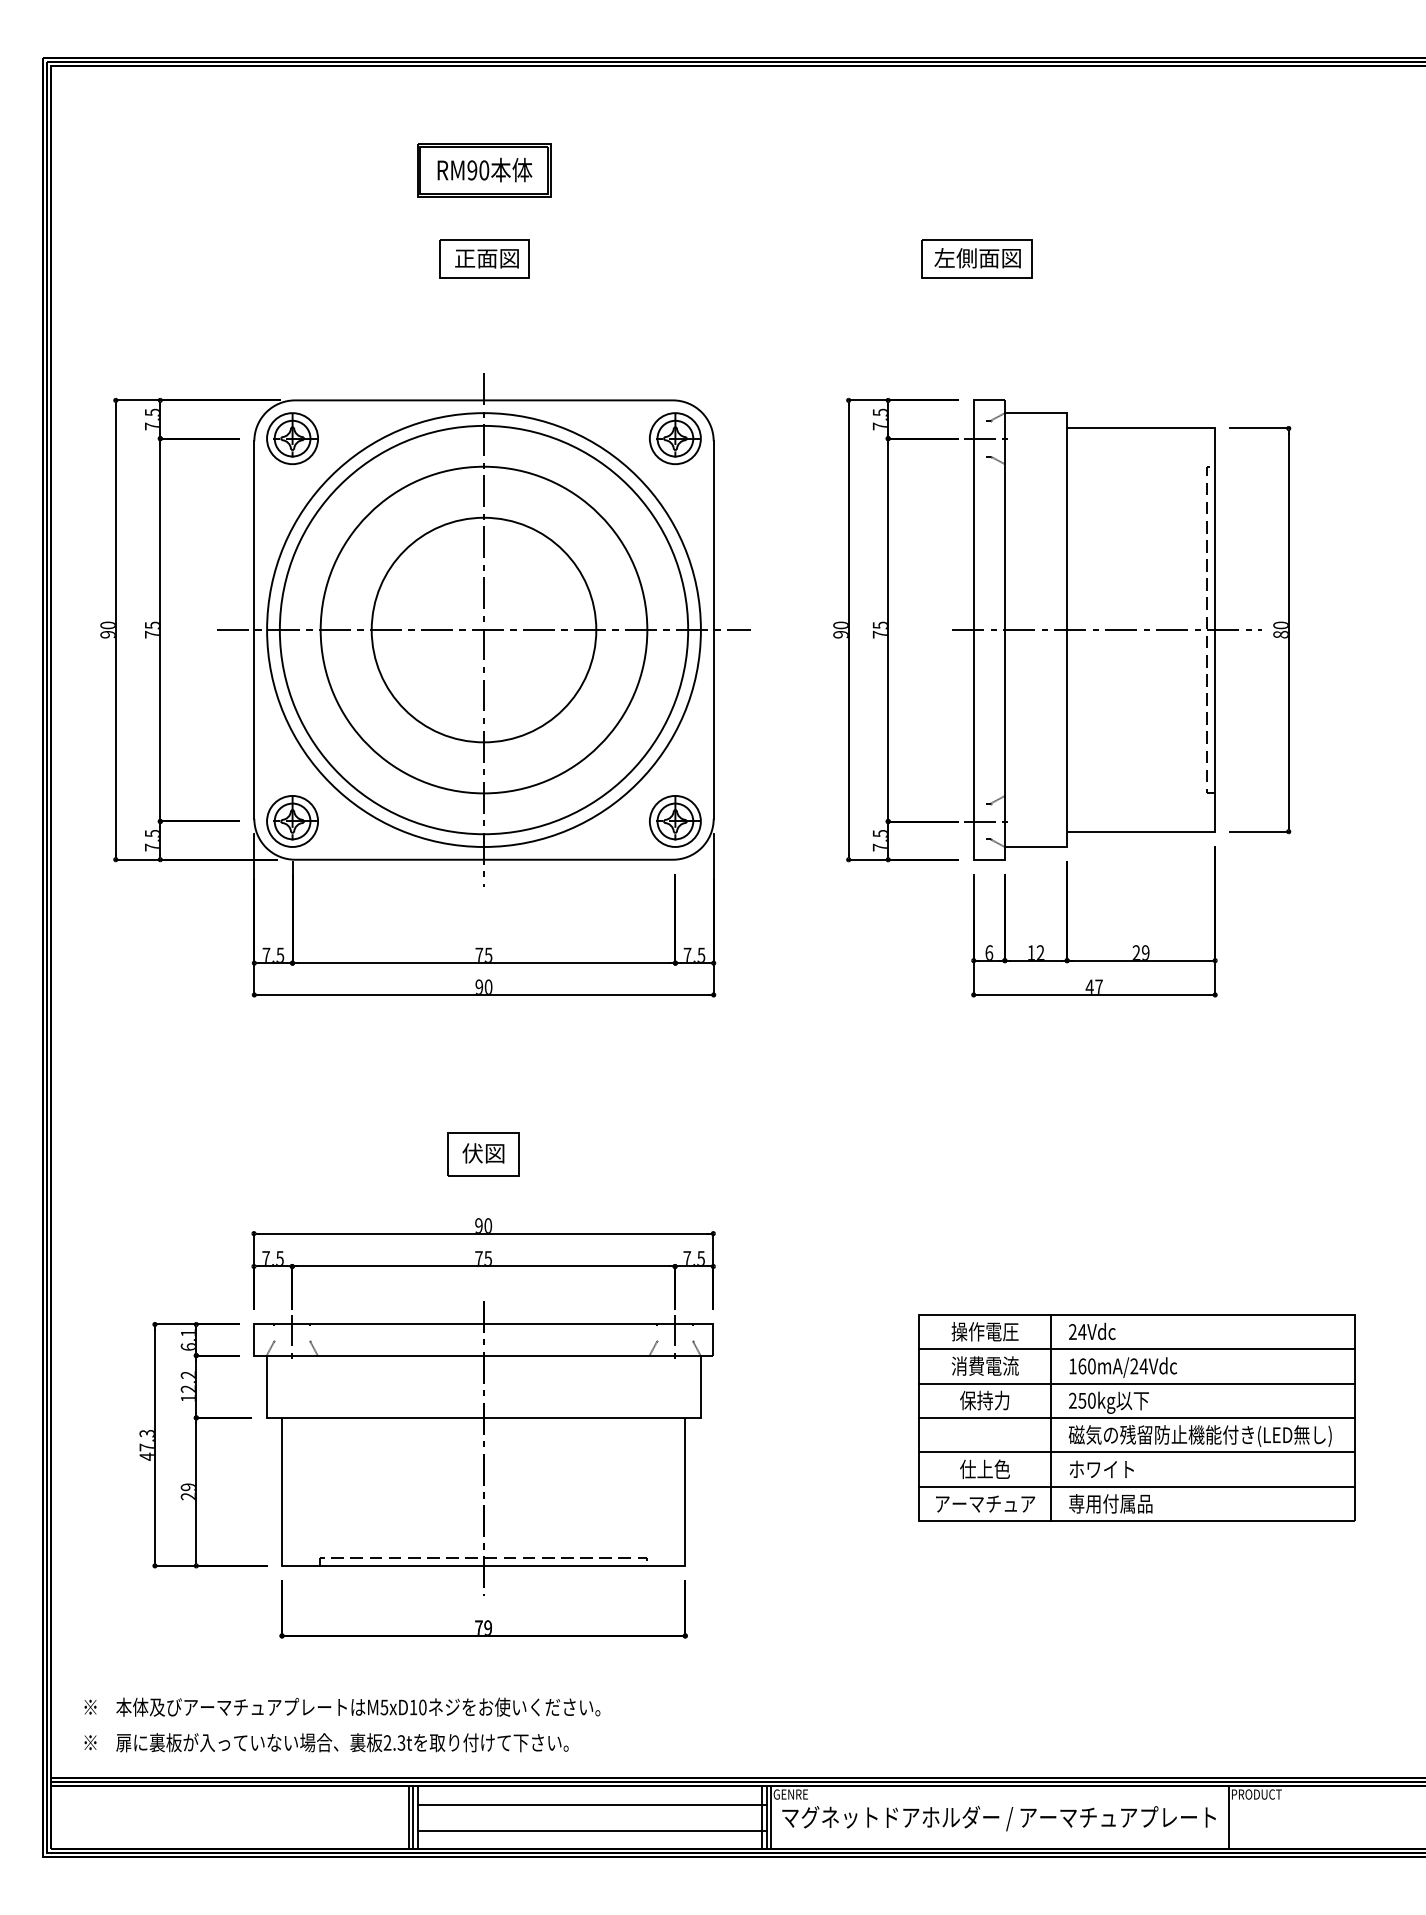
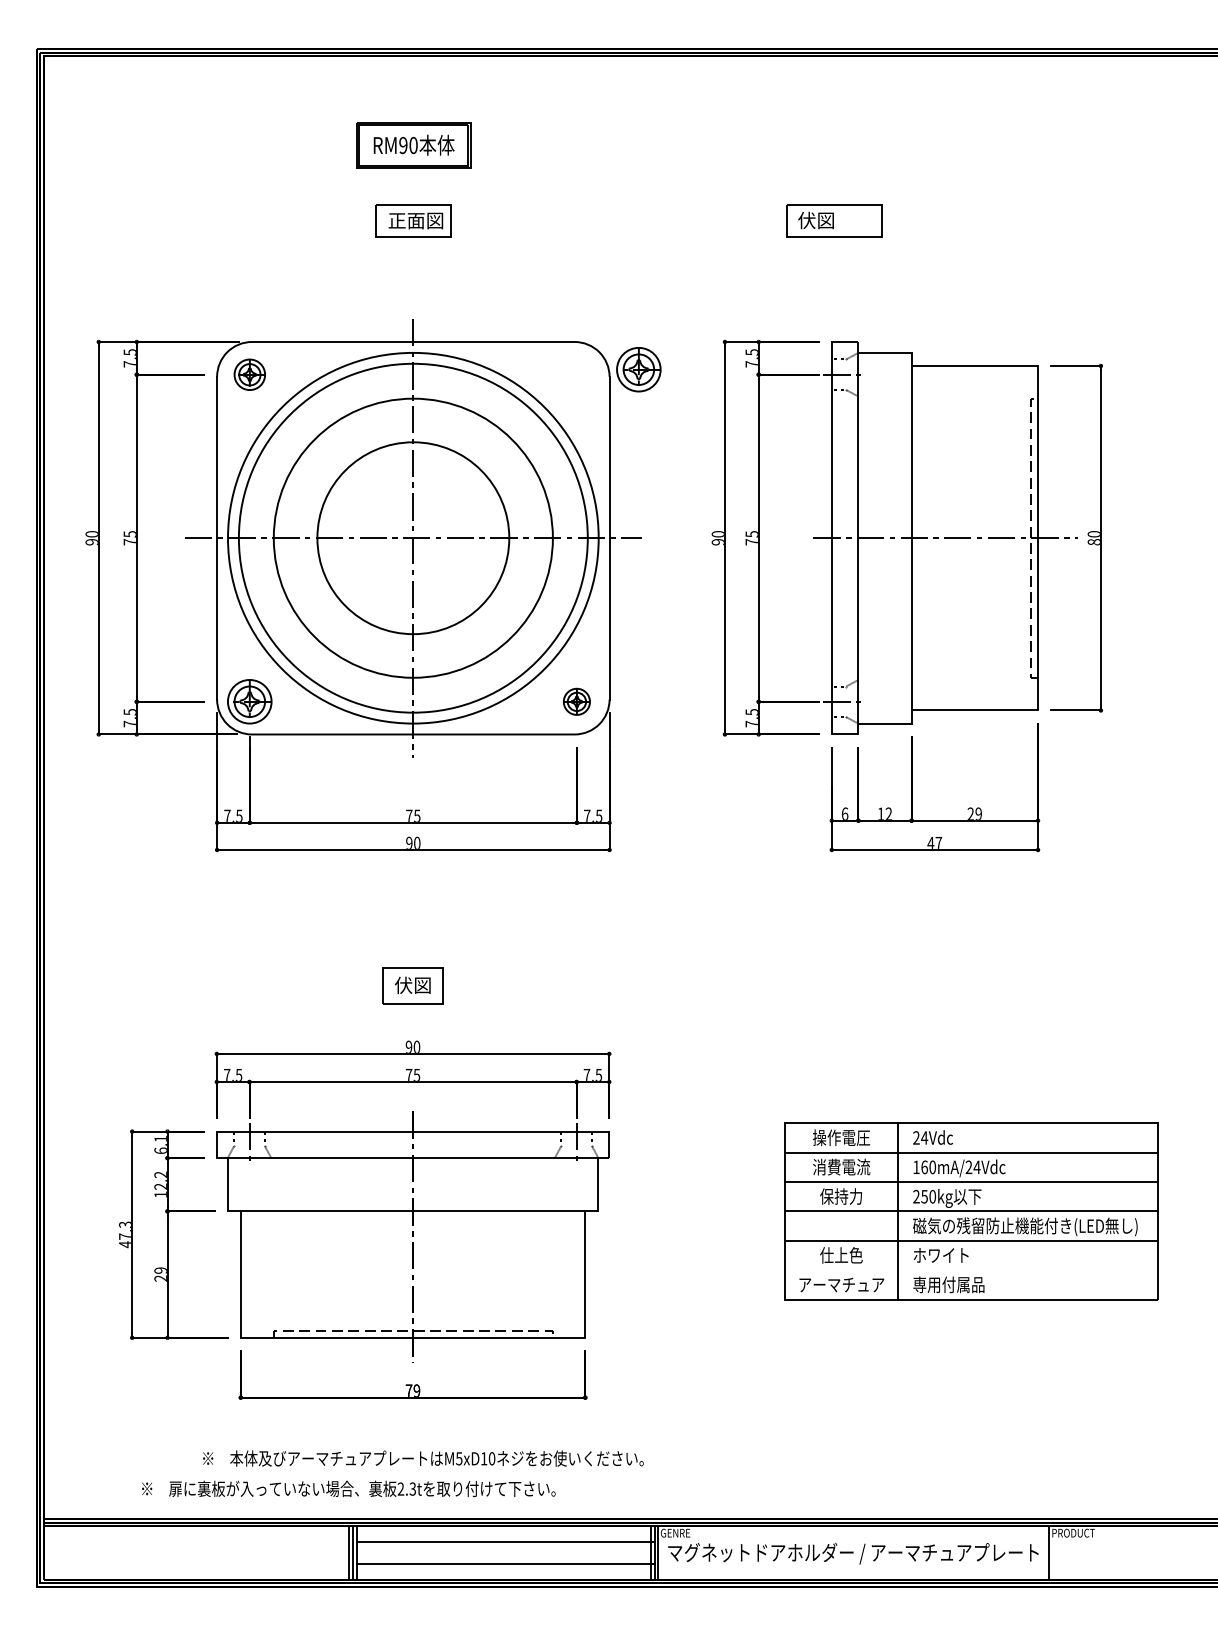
text: (976, 258) -> (834, 220), 左側面図 -> 伏図
part: (292, 438) -> (249, 374), size x0.7
part: (674, 438) -> (638, 369), moved
part: (674, 821) -> (576, 701), size x0.6
line: (1137, 1487) -> (971, 1270), removed
text: (342, 1707) -> (423, 1458), moved
text: (326, 1742) -> (348, 1488), moved

